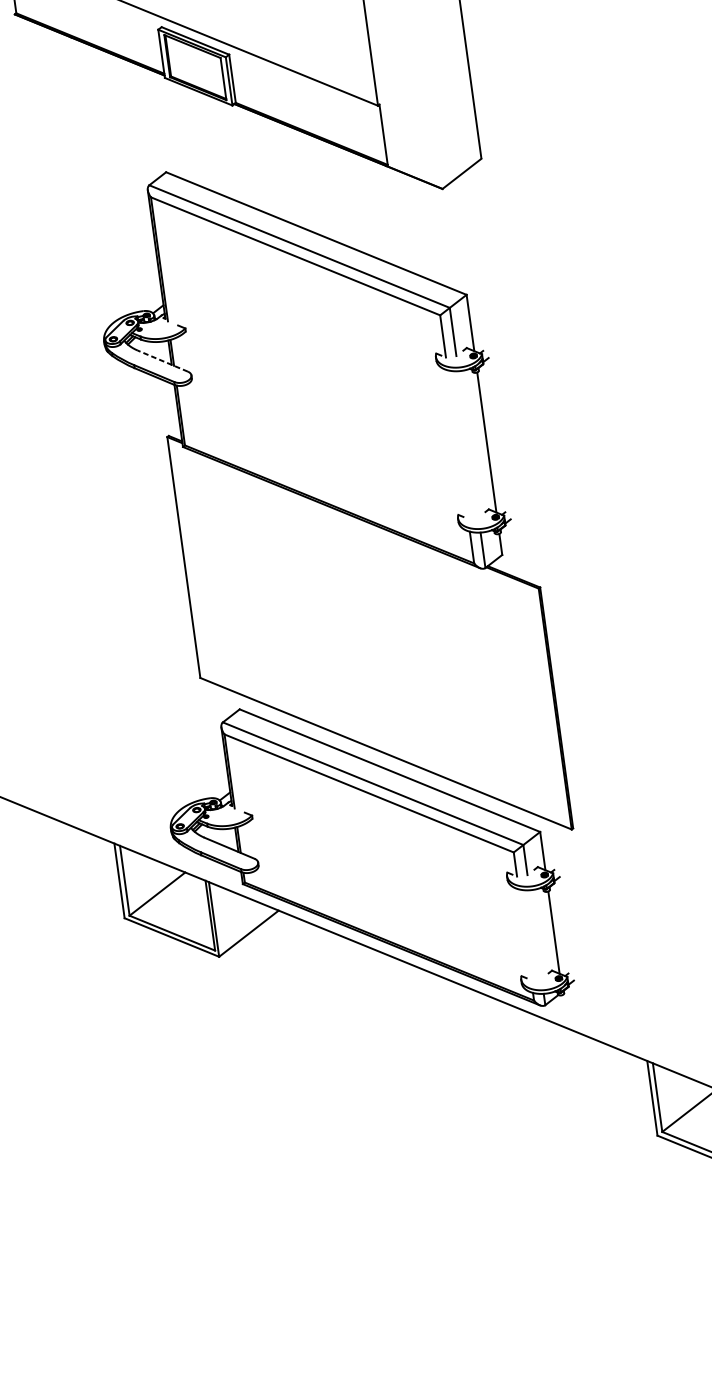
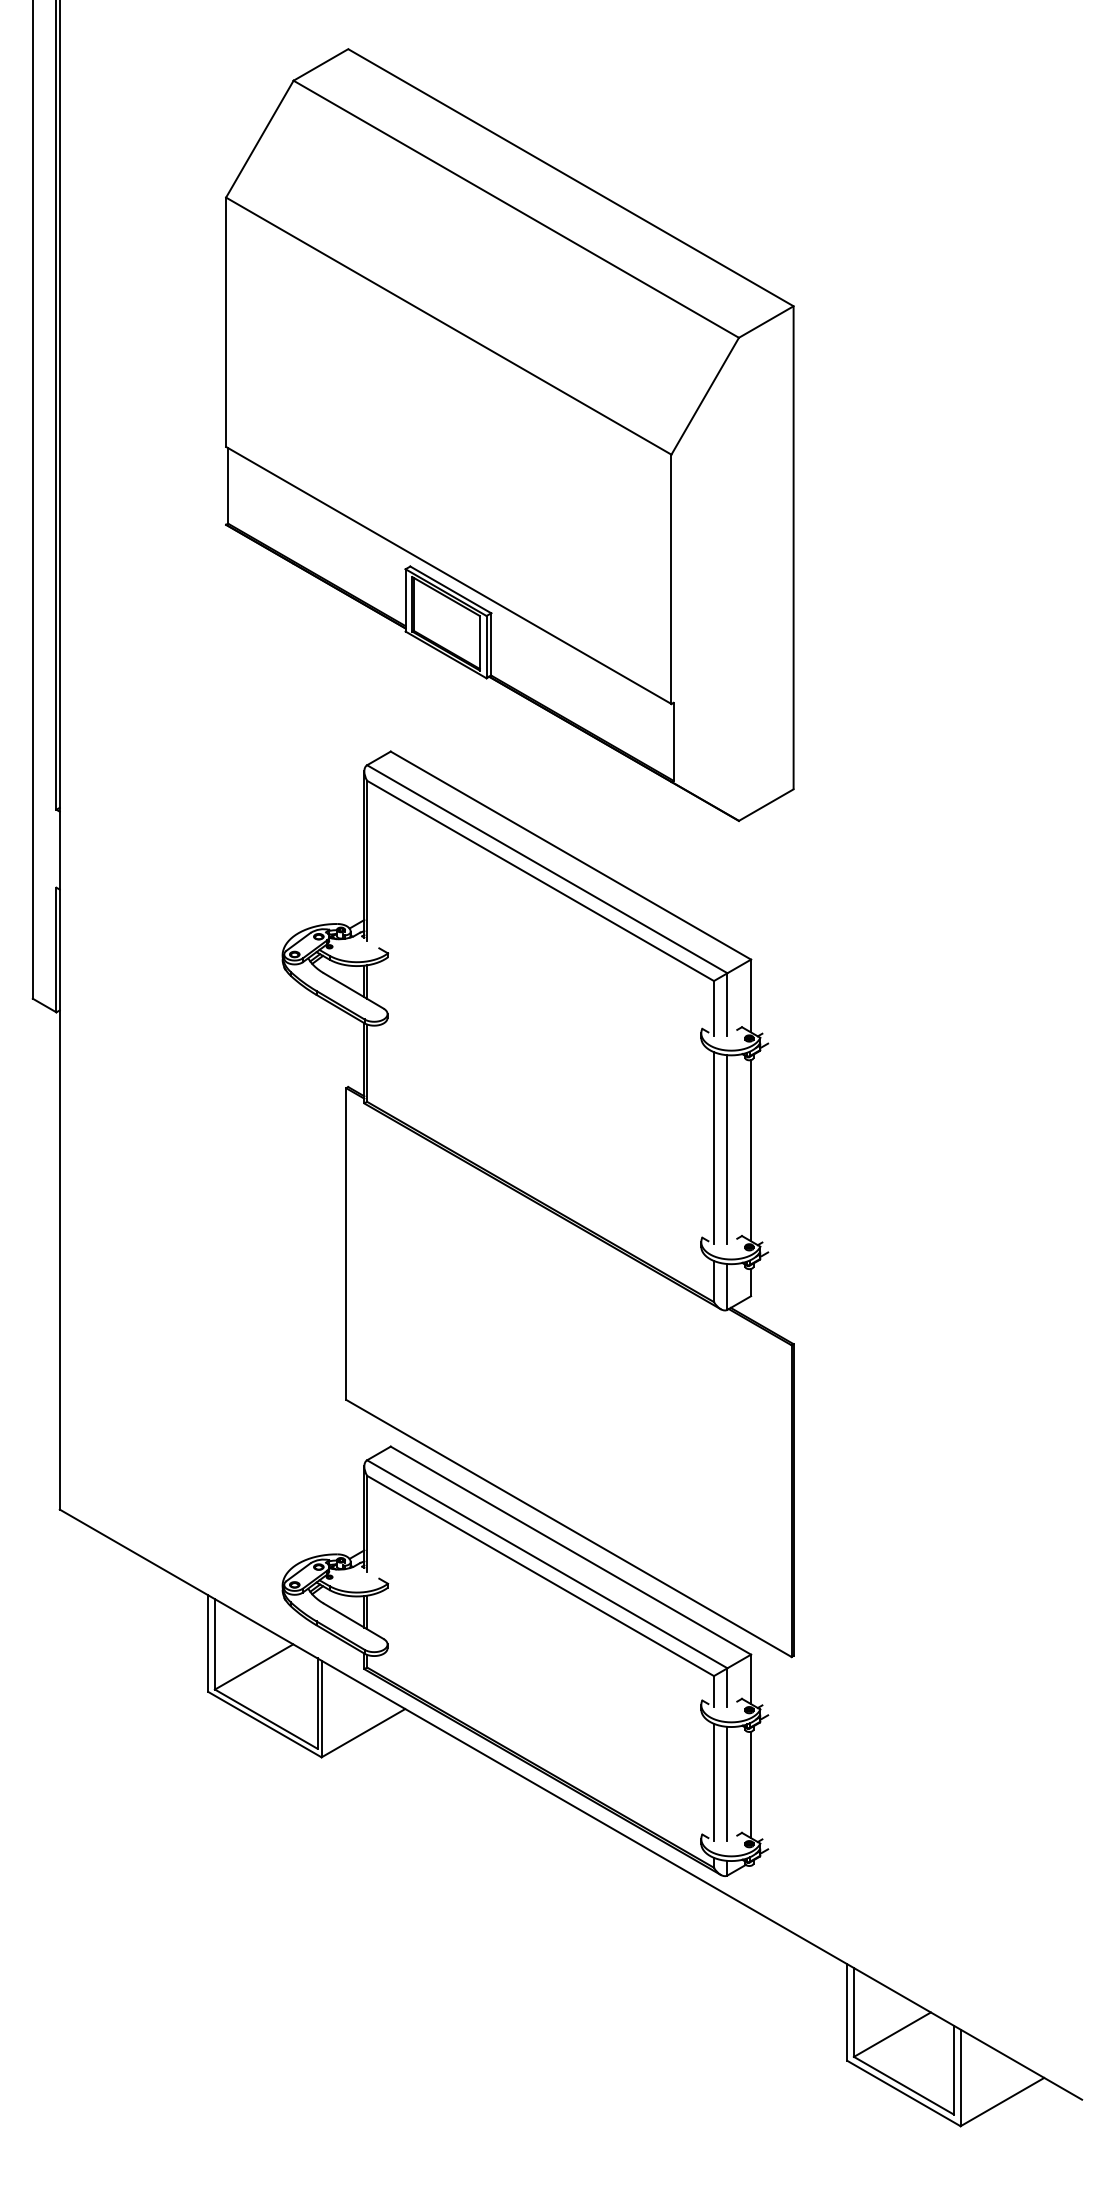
line: (162, 360) -> (353, 990), dashed -> solid
line: (457, 444) -> (713, 1148), added
line: (468, 444) -> (727, 1149), added
line: (524, 934) -> (713, 1782), added
line: (535, 934) -> (727, 1783), added

